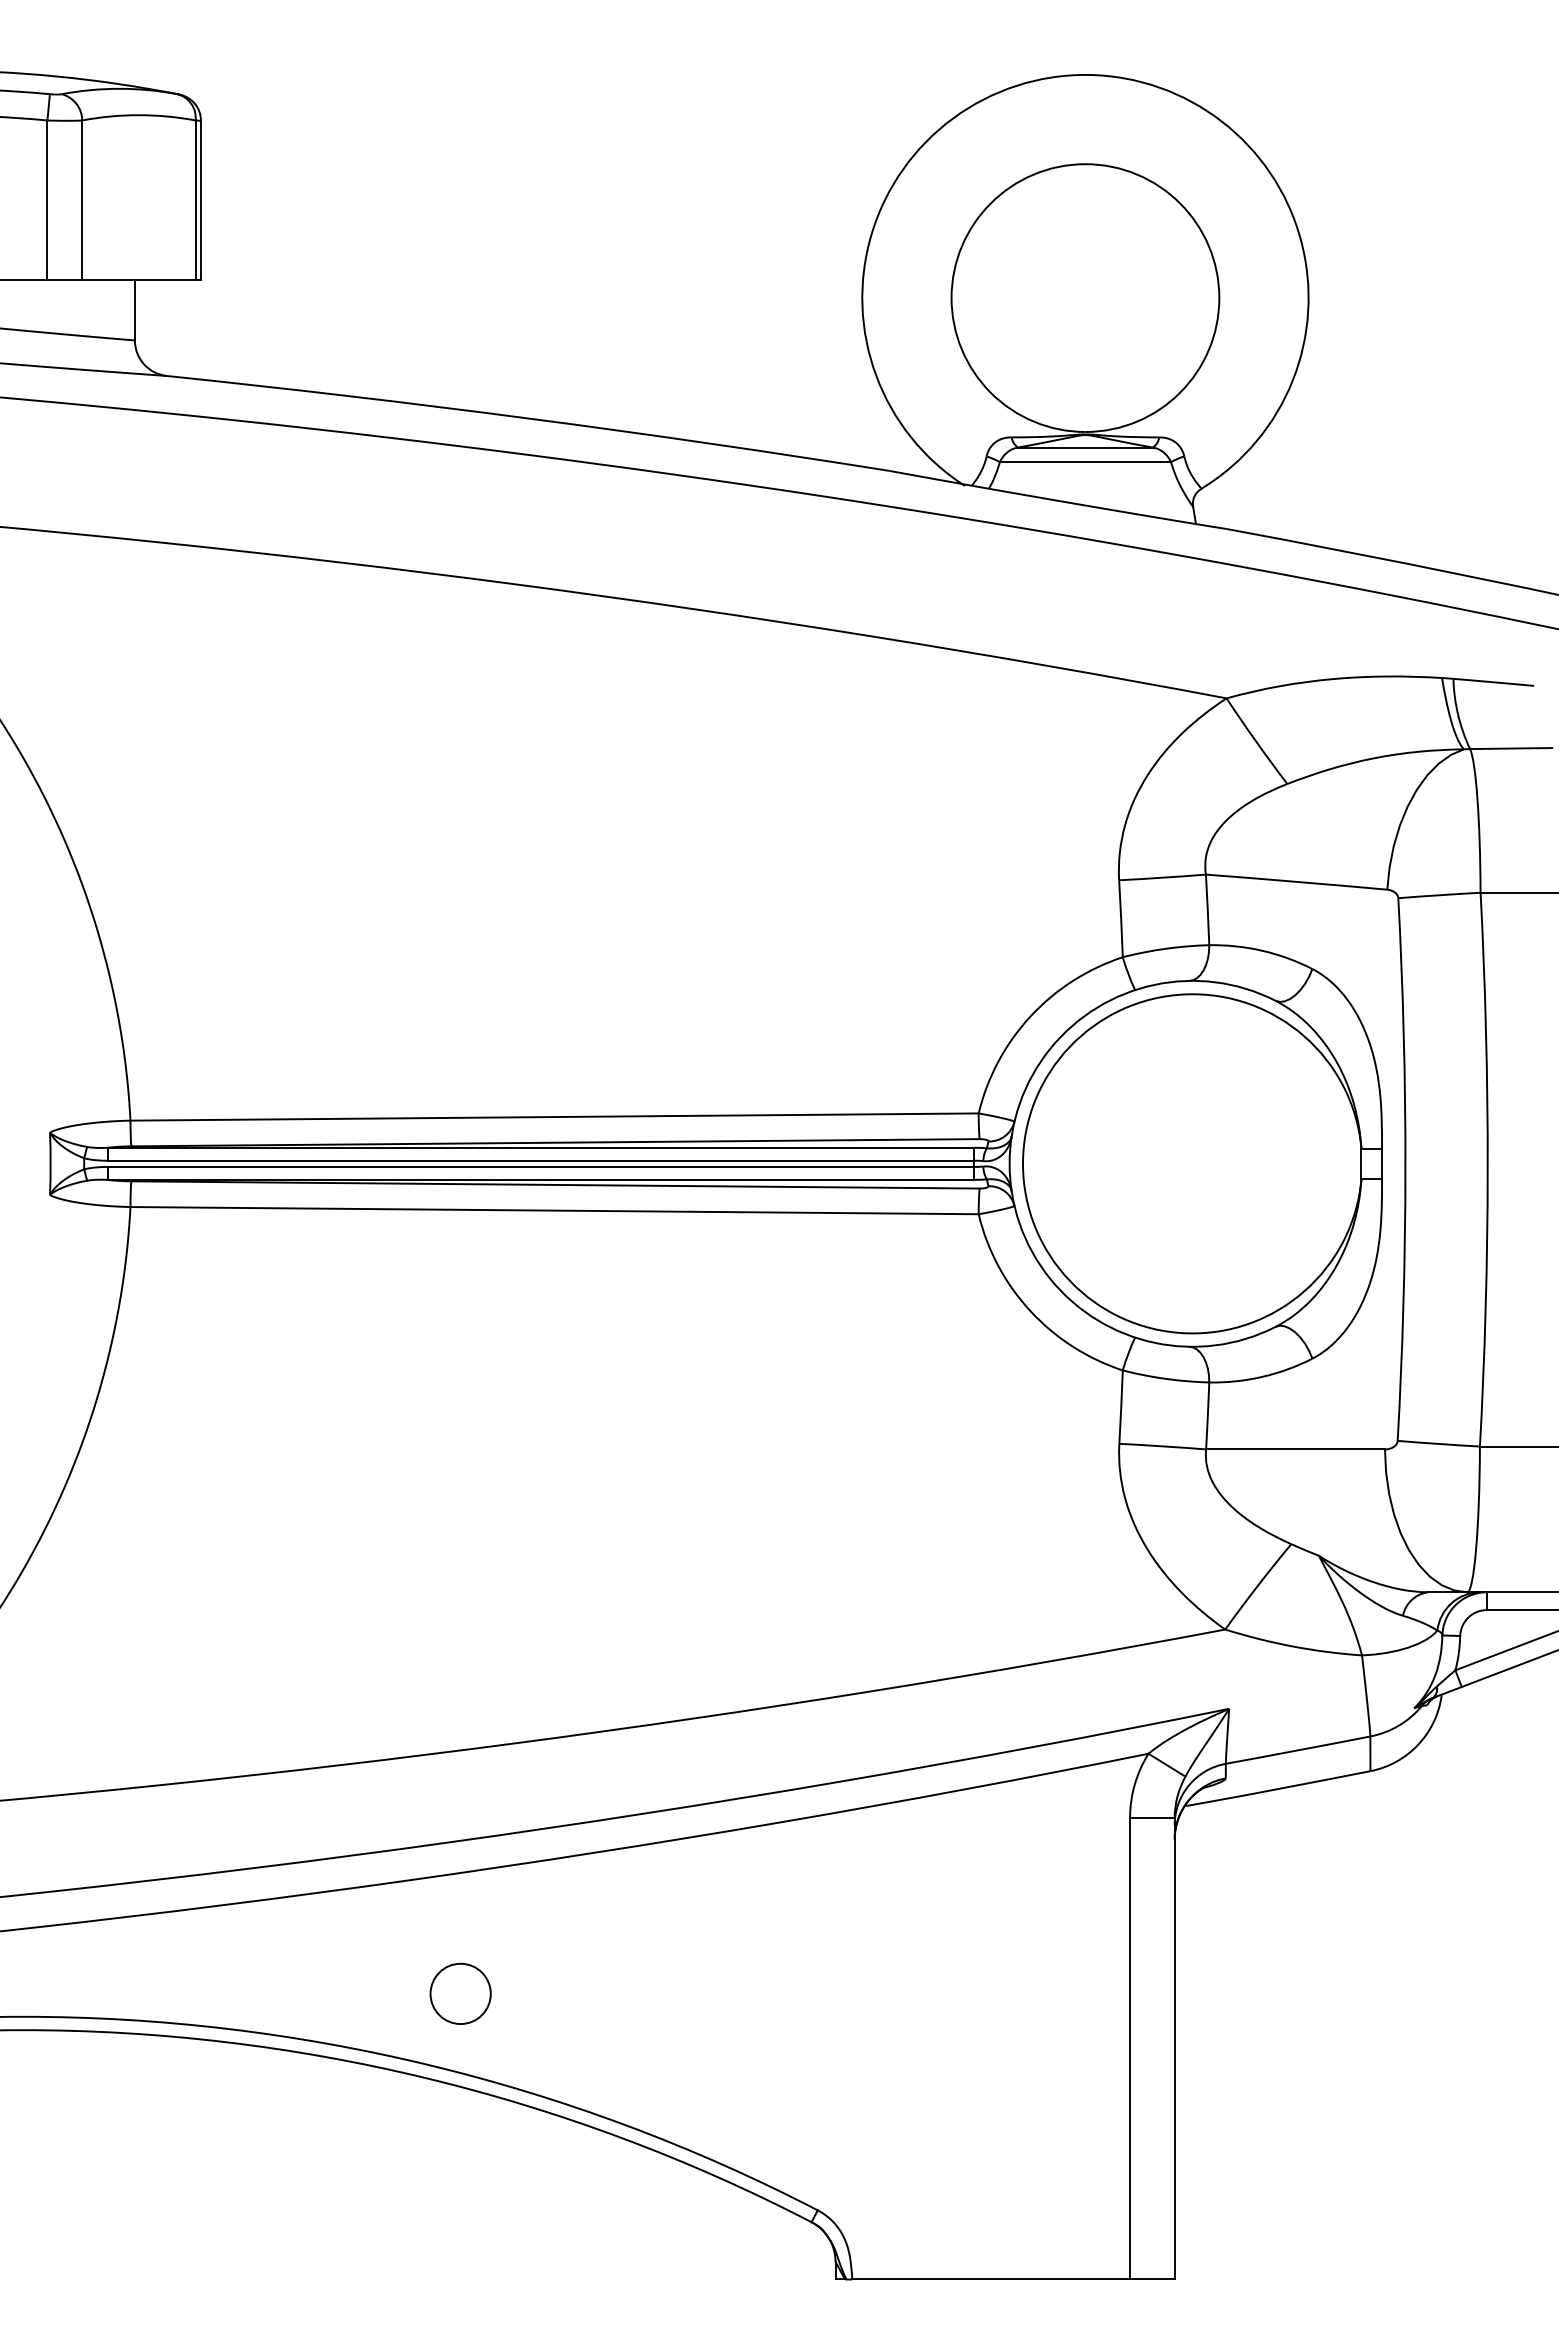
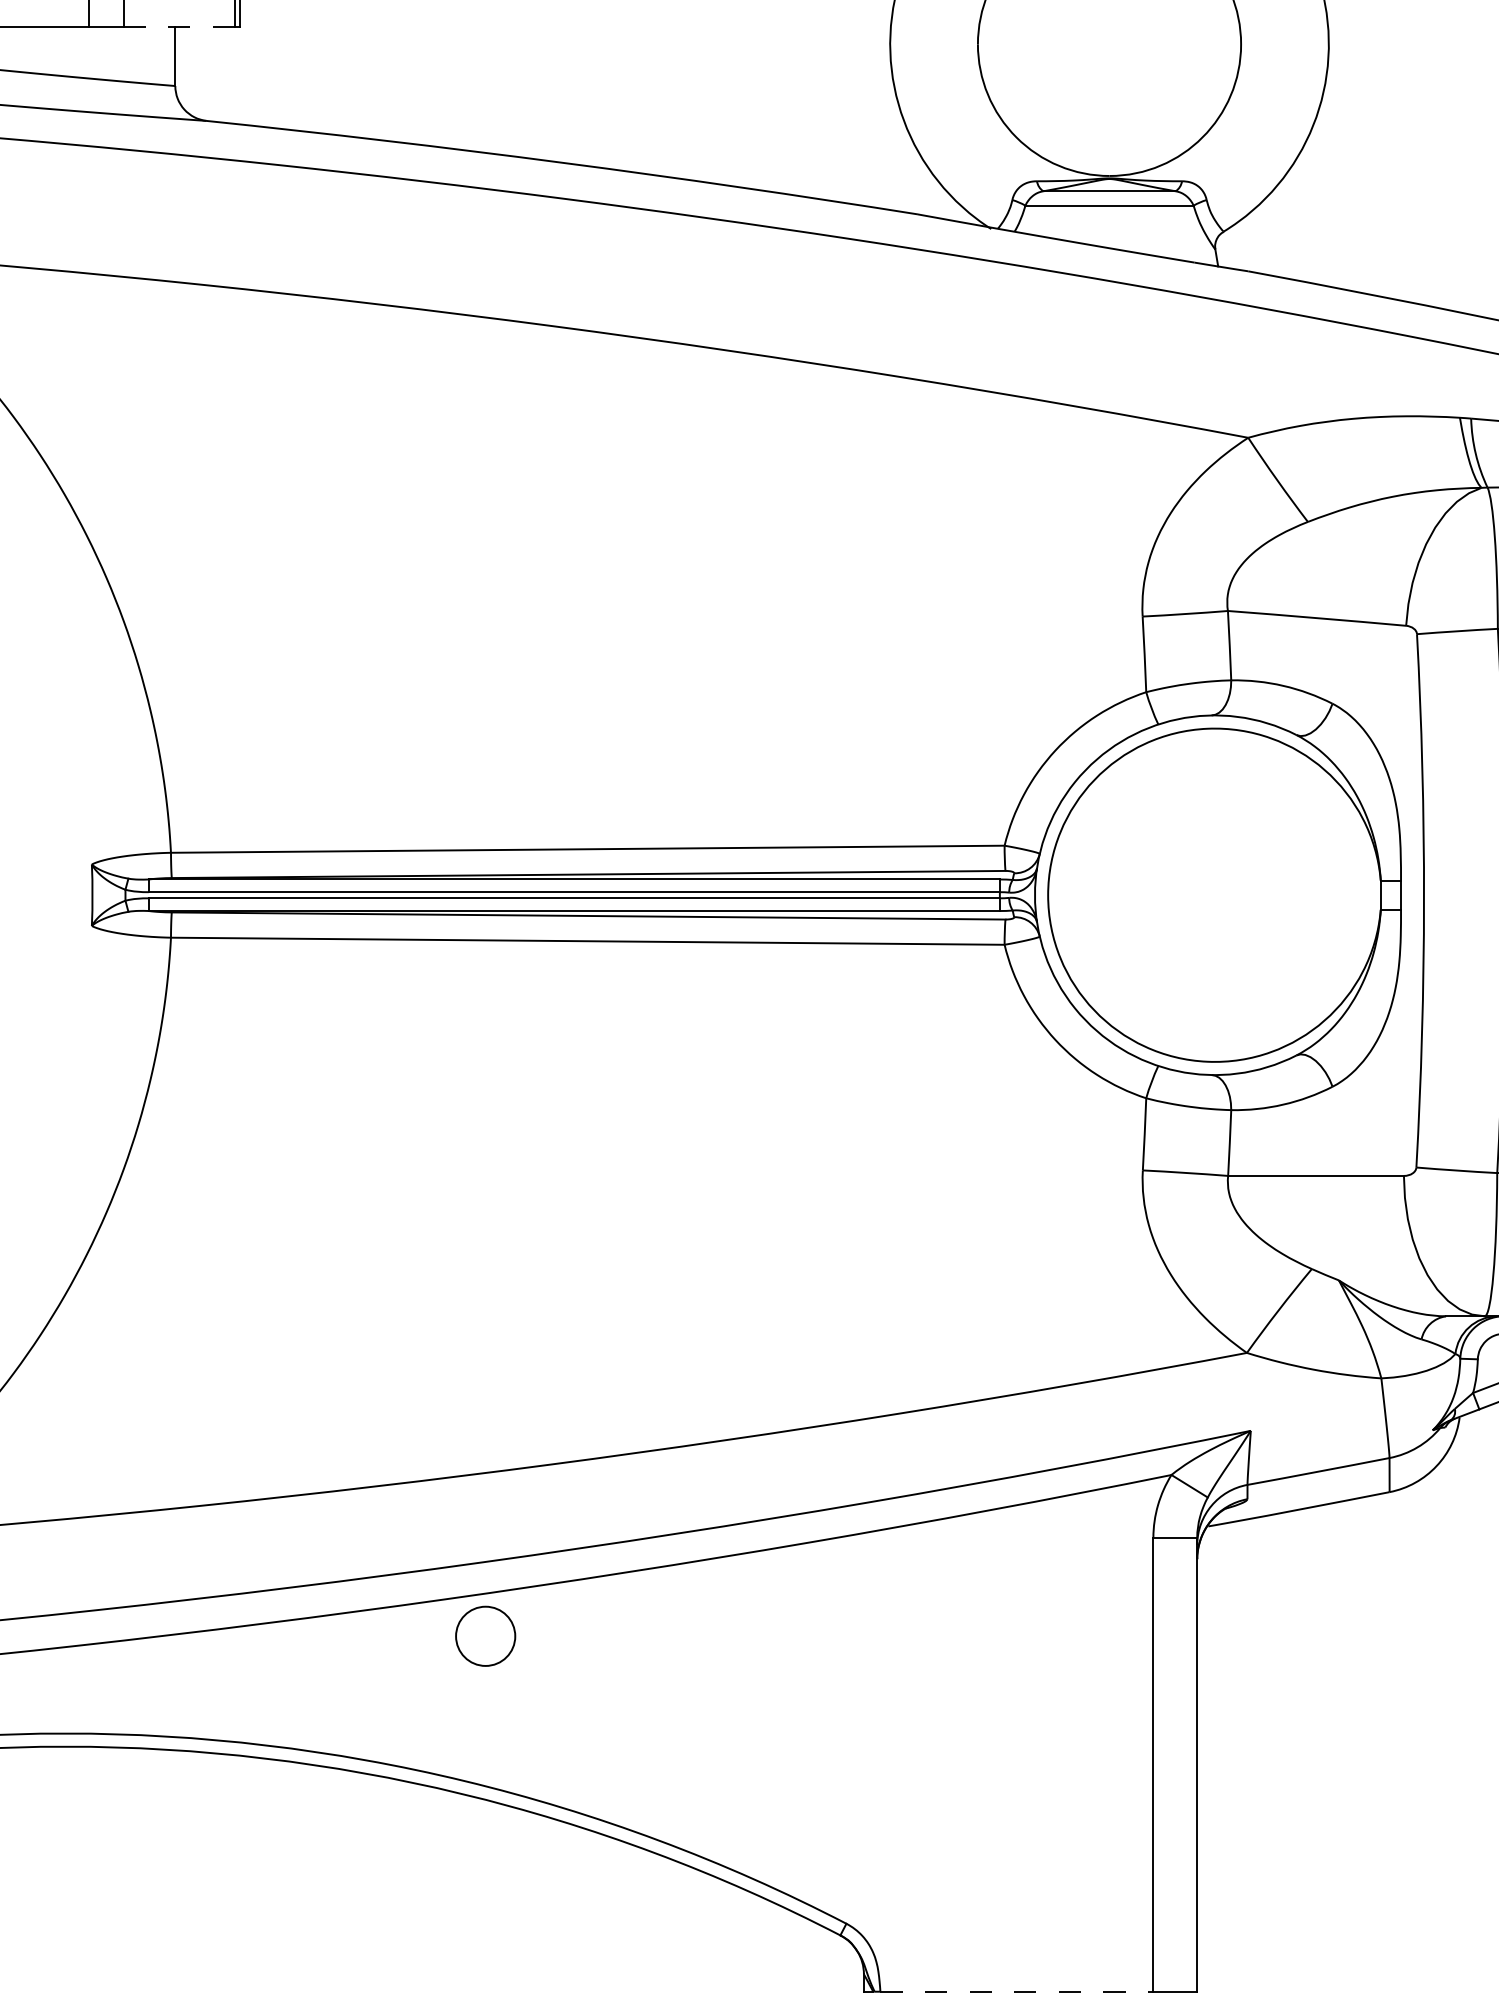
line: (138, 280) -> (178, 27), solid -> dashed
circle: (460, 1993) -> (485, 1635), moved
line: (991, 2279) -> (1017, 1991), solid -> dashed

